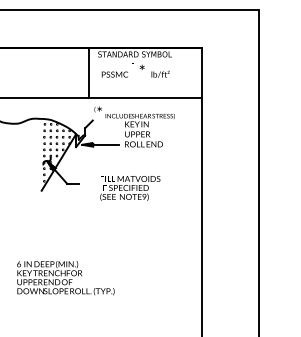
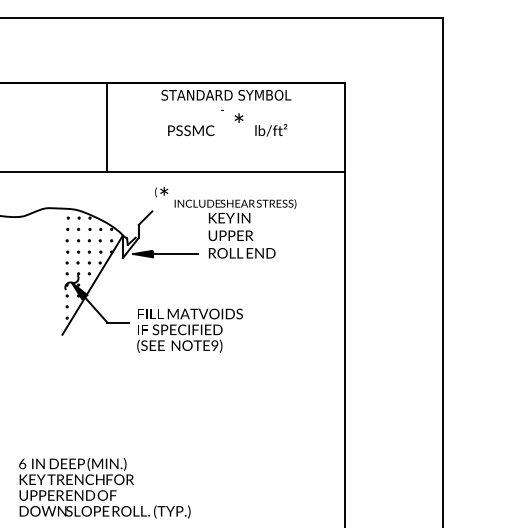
line: (89, 72) -> (107, 127), moved
text: (130, 188) -> (190, 330), moved

